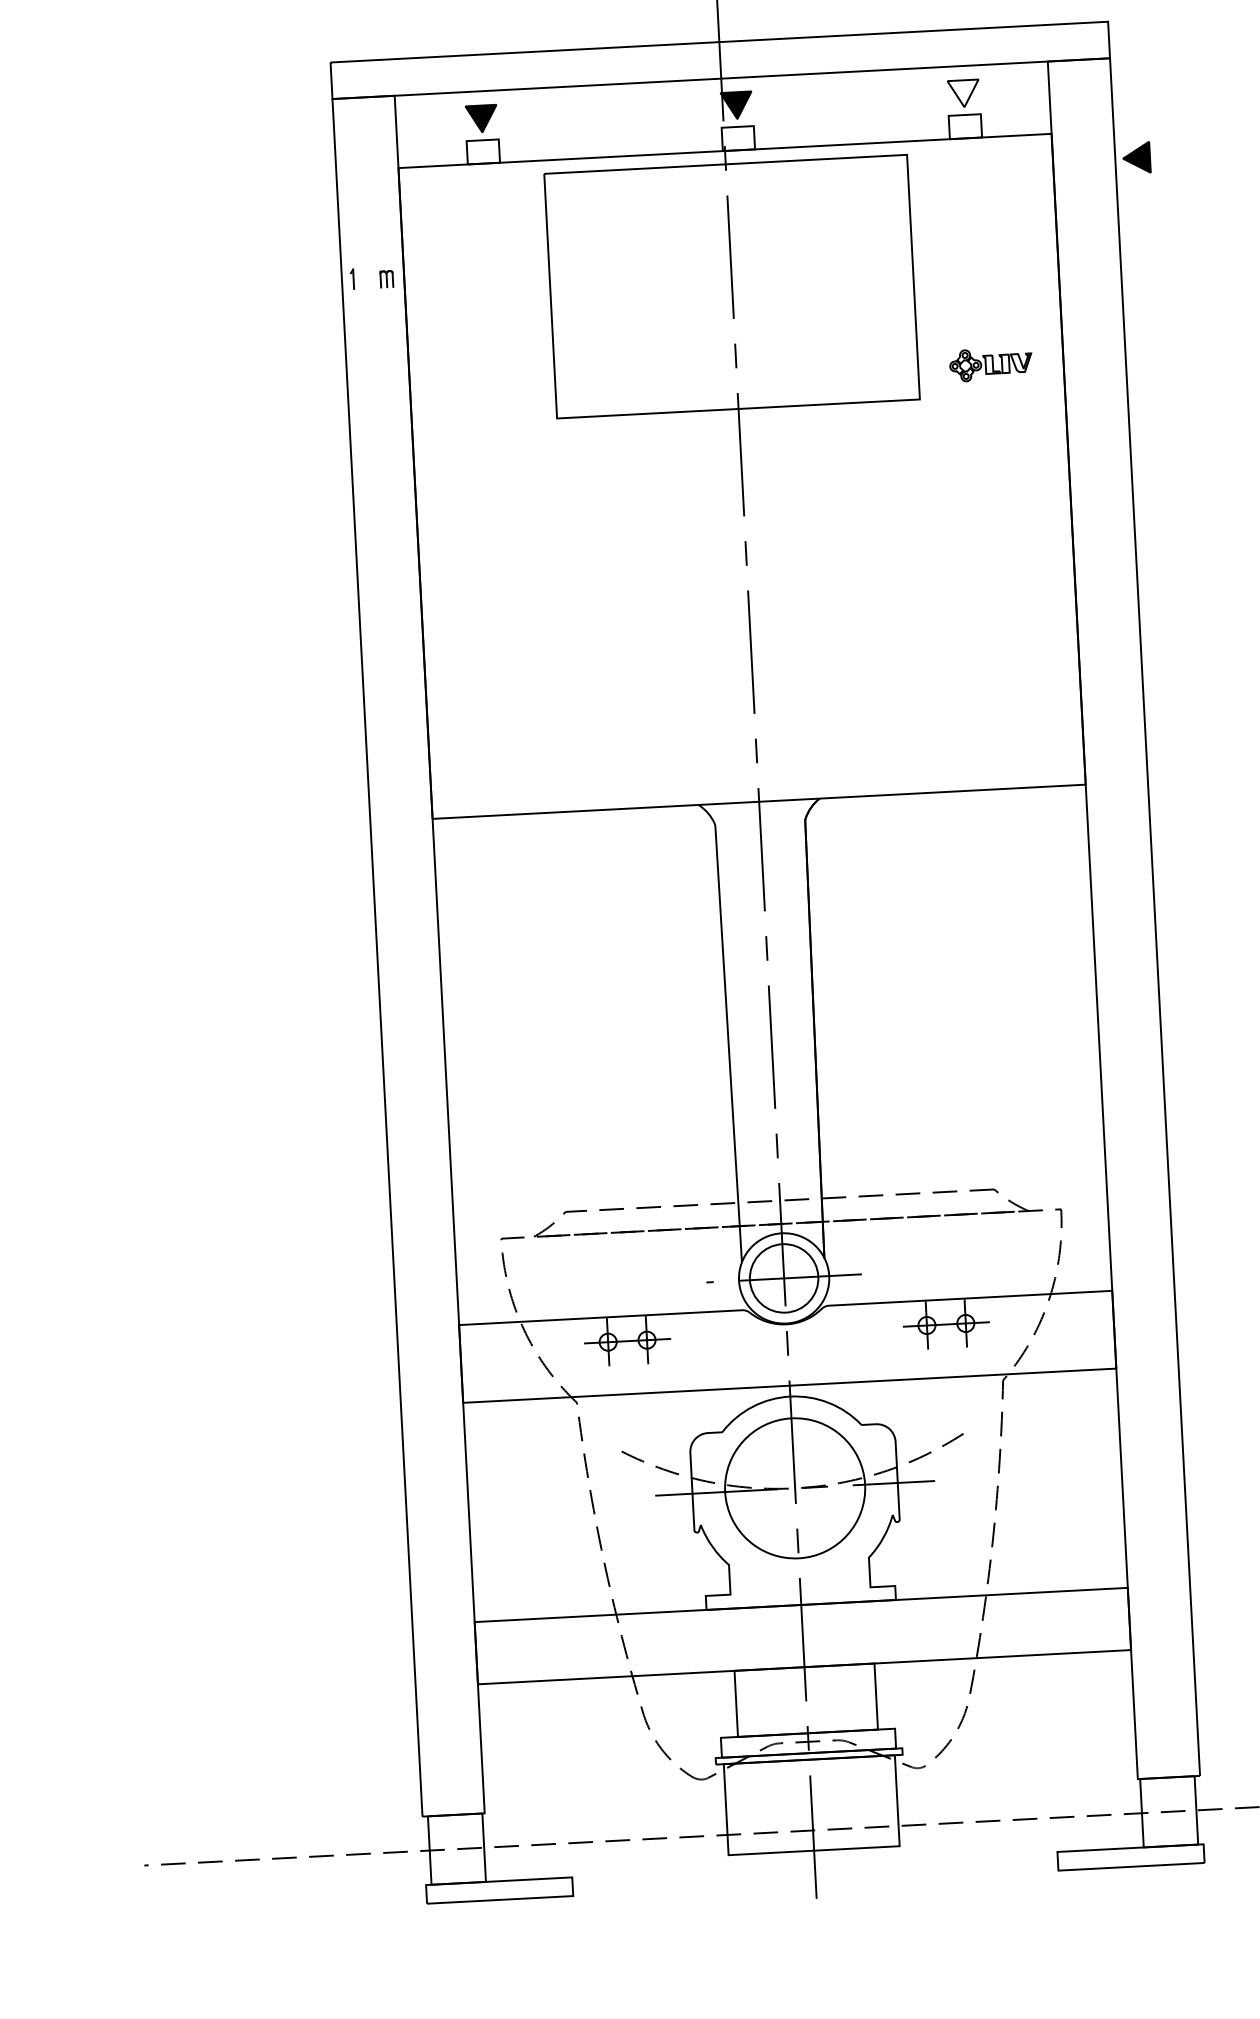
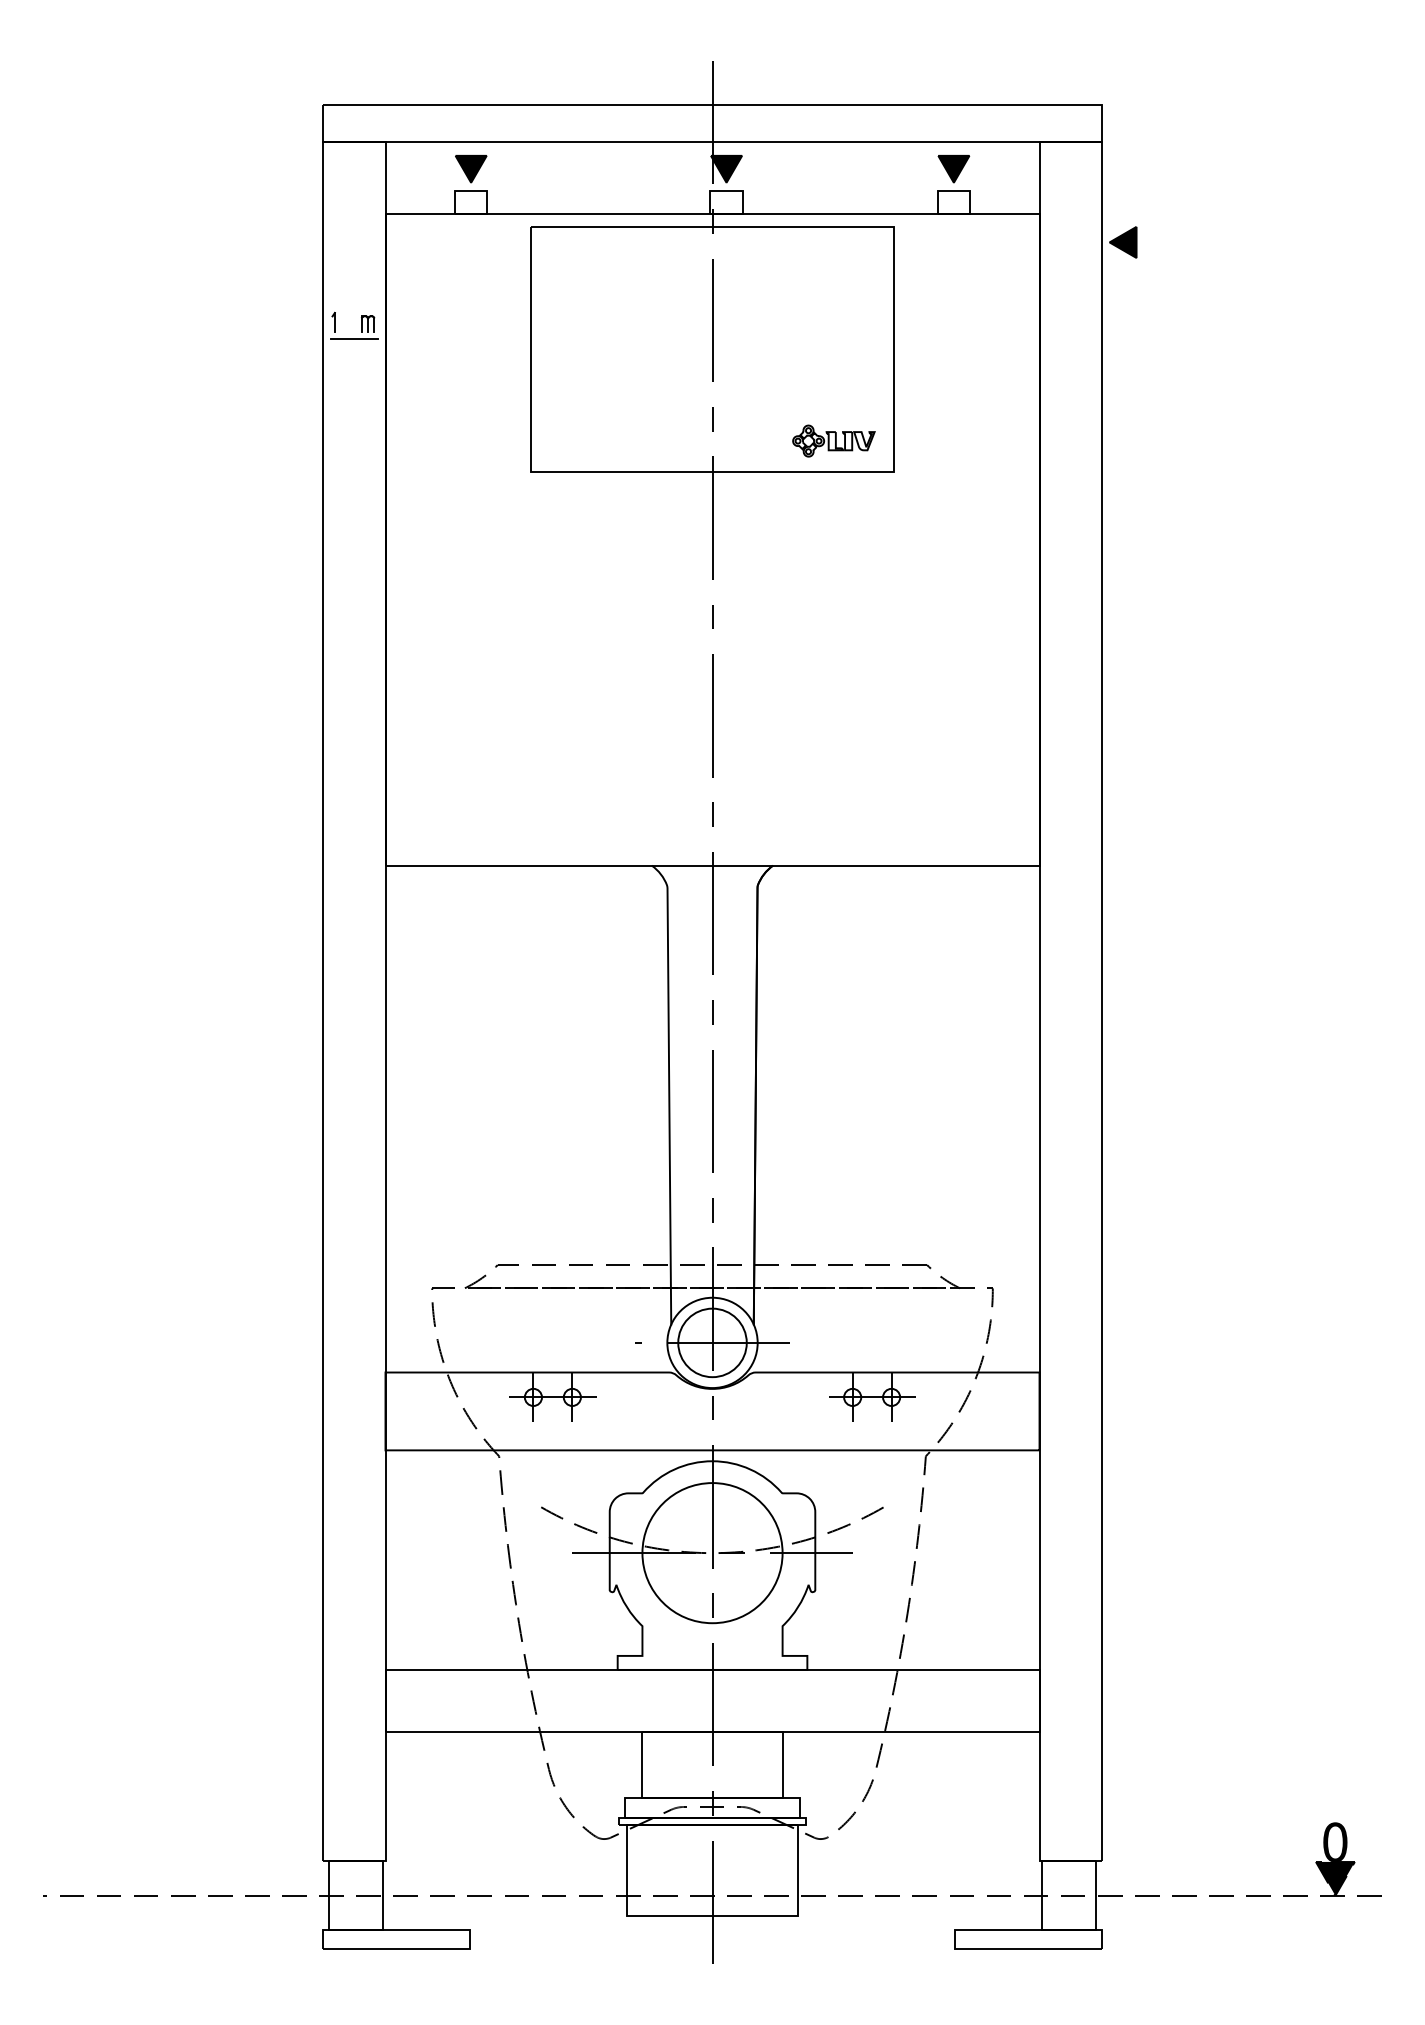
fill: (963, 92) -> (953, 168), added
line: (374, 294) -> (354, 338), added
part: (990, 363) -> (833, 440), moved

